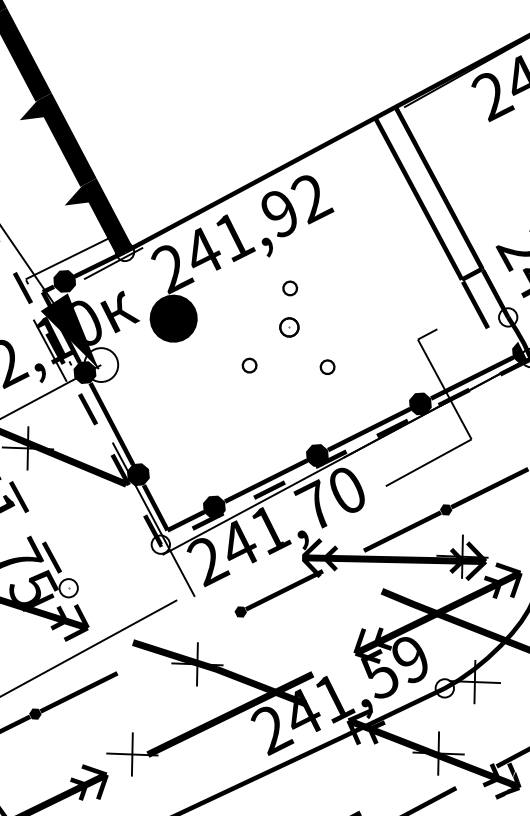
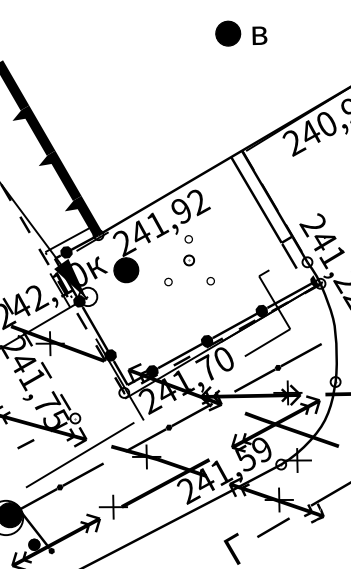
part: (289, 327) -> (189, 260), moved
fill: (253, 536) -> (174, 386), added
fill: (196, 633) -> (145, 440), added

